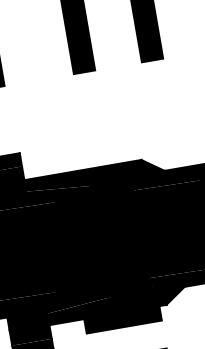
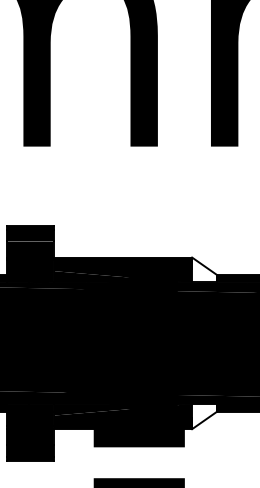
fill: (153, 168) -> (204, 269), removed
fill: (175, 292) -> (204, 416), removed

